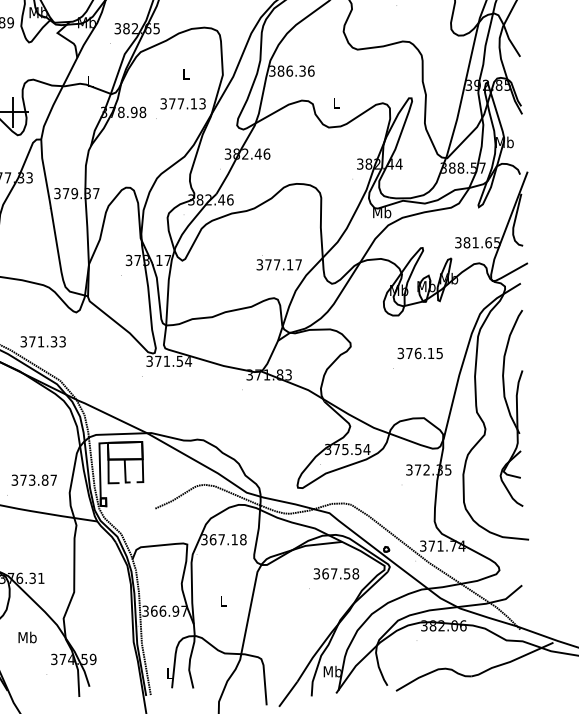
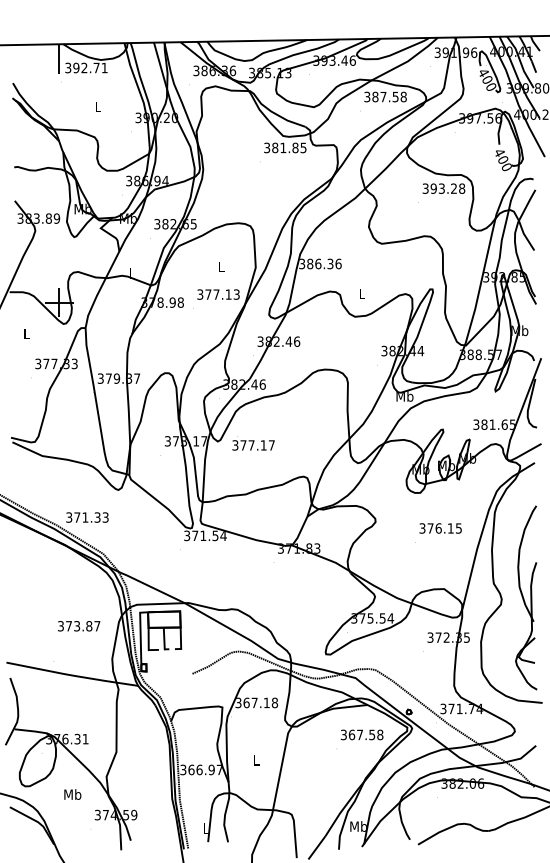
text: (279, 262) -> (253, 443), moved
part: (511, 407) -> (526, 597), moved
text: (34, 480) -> (79, 626), moved

